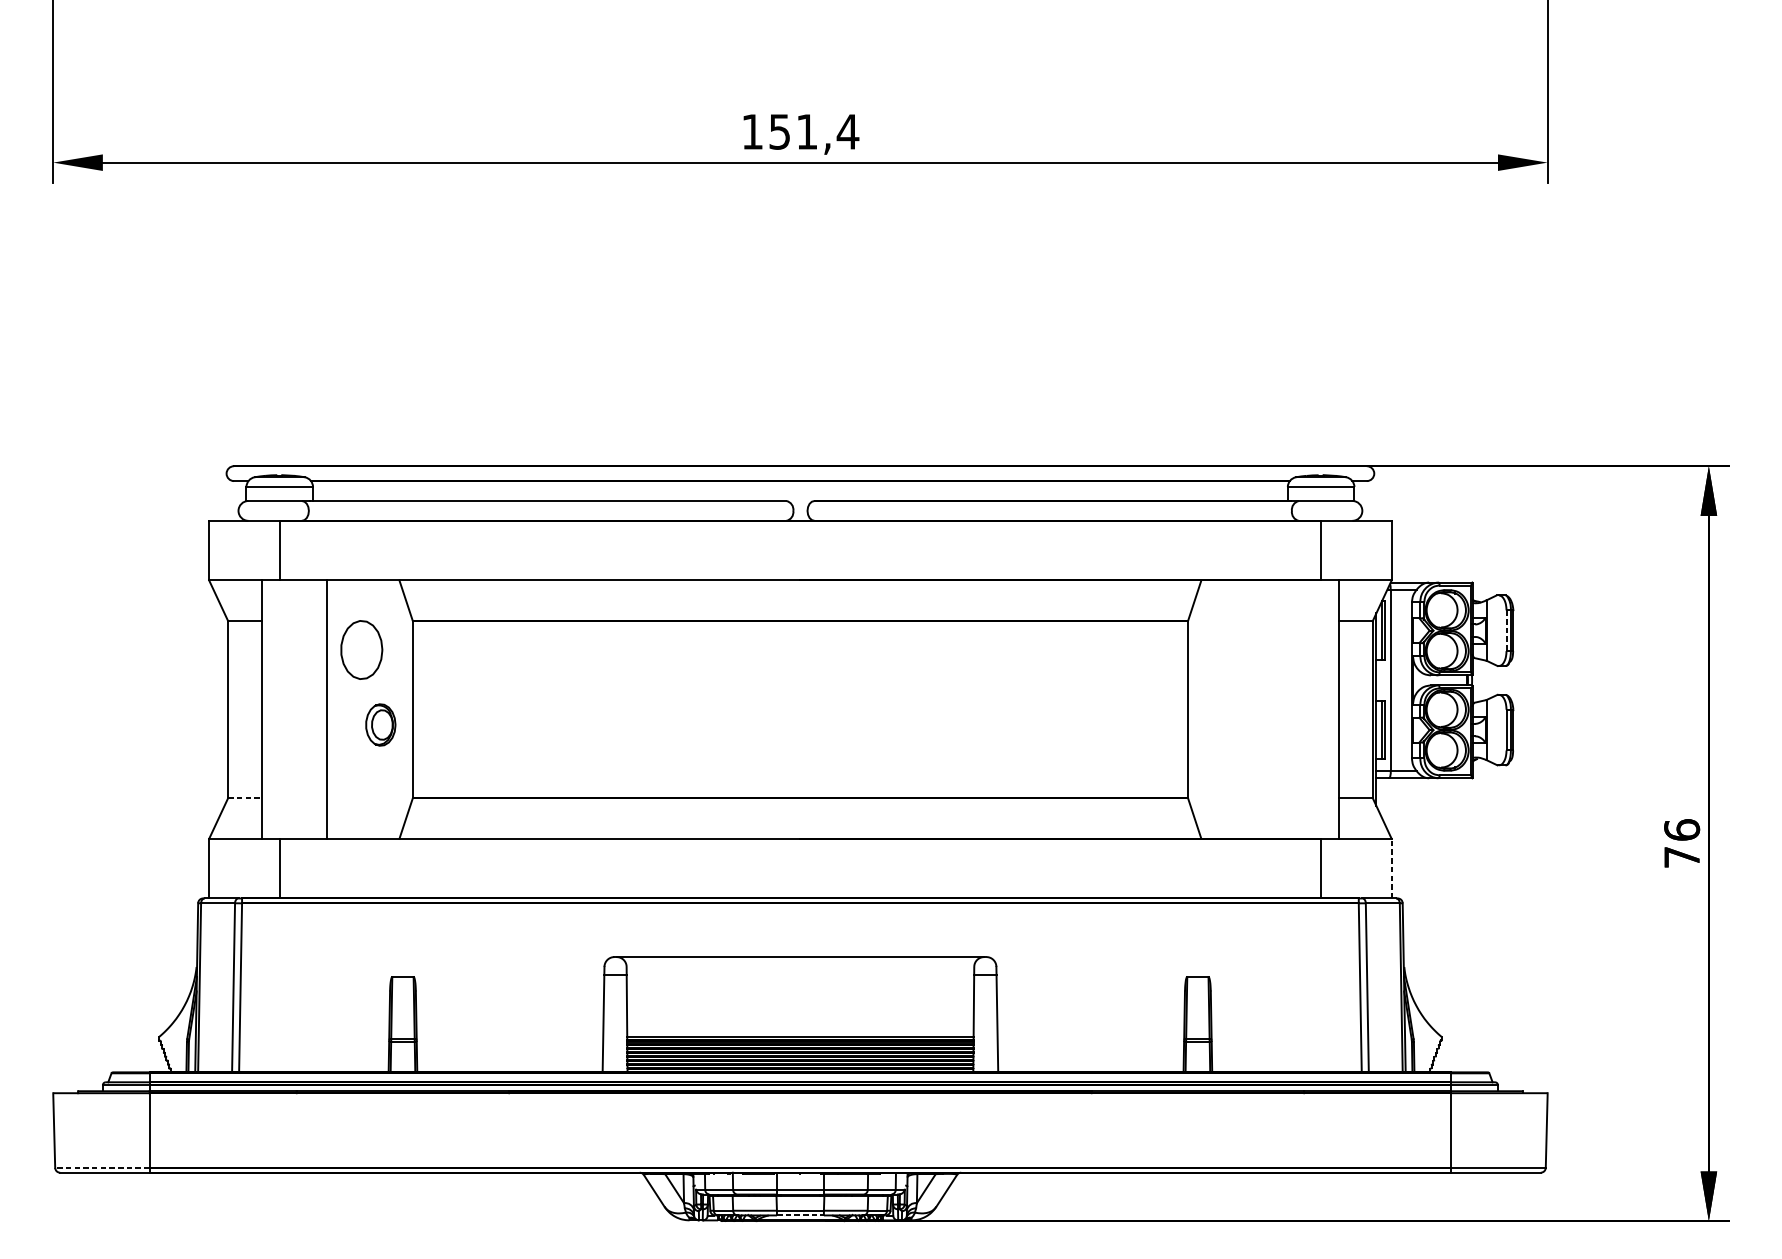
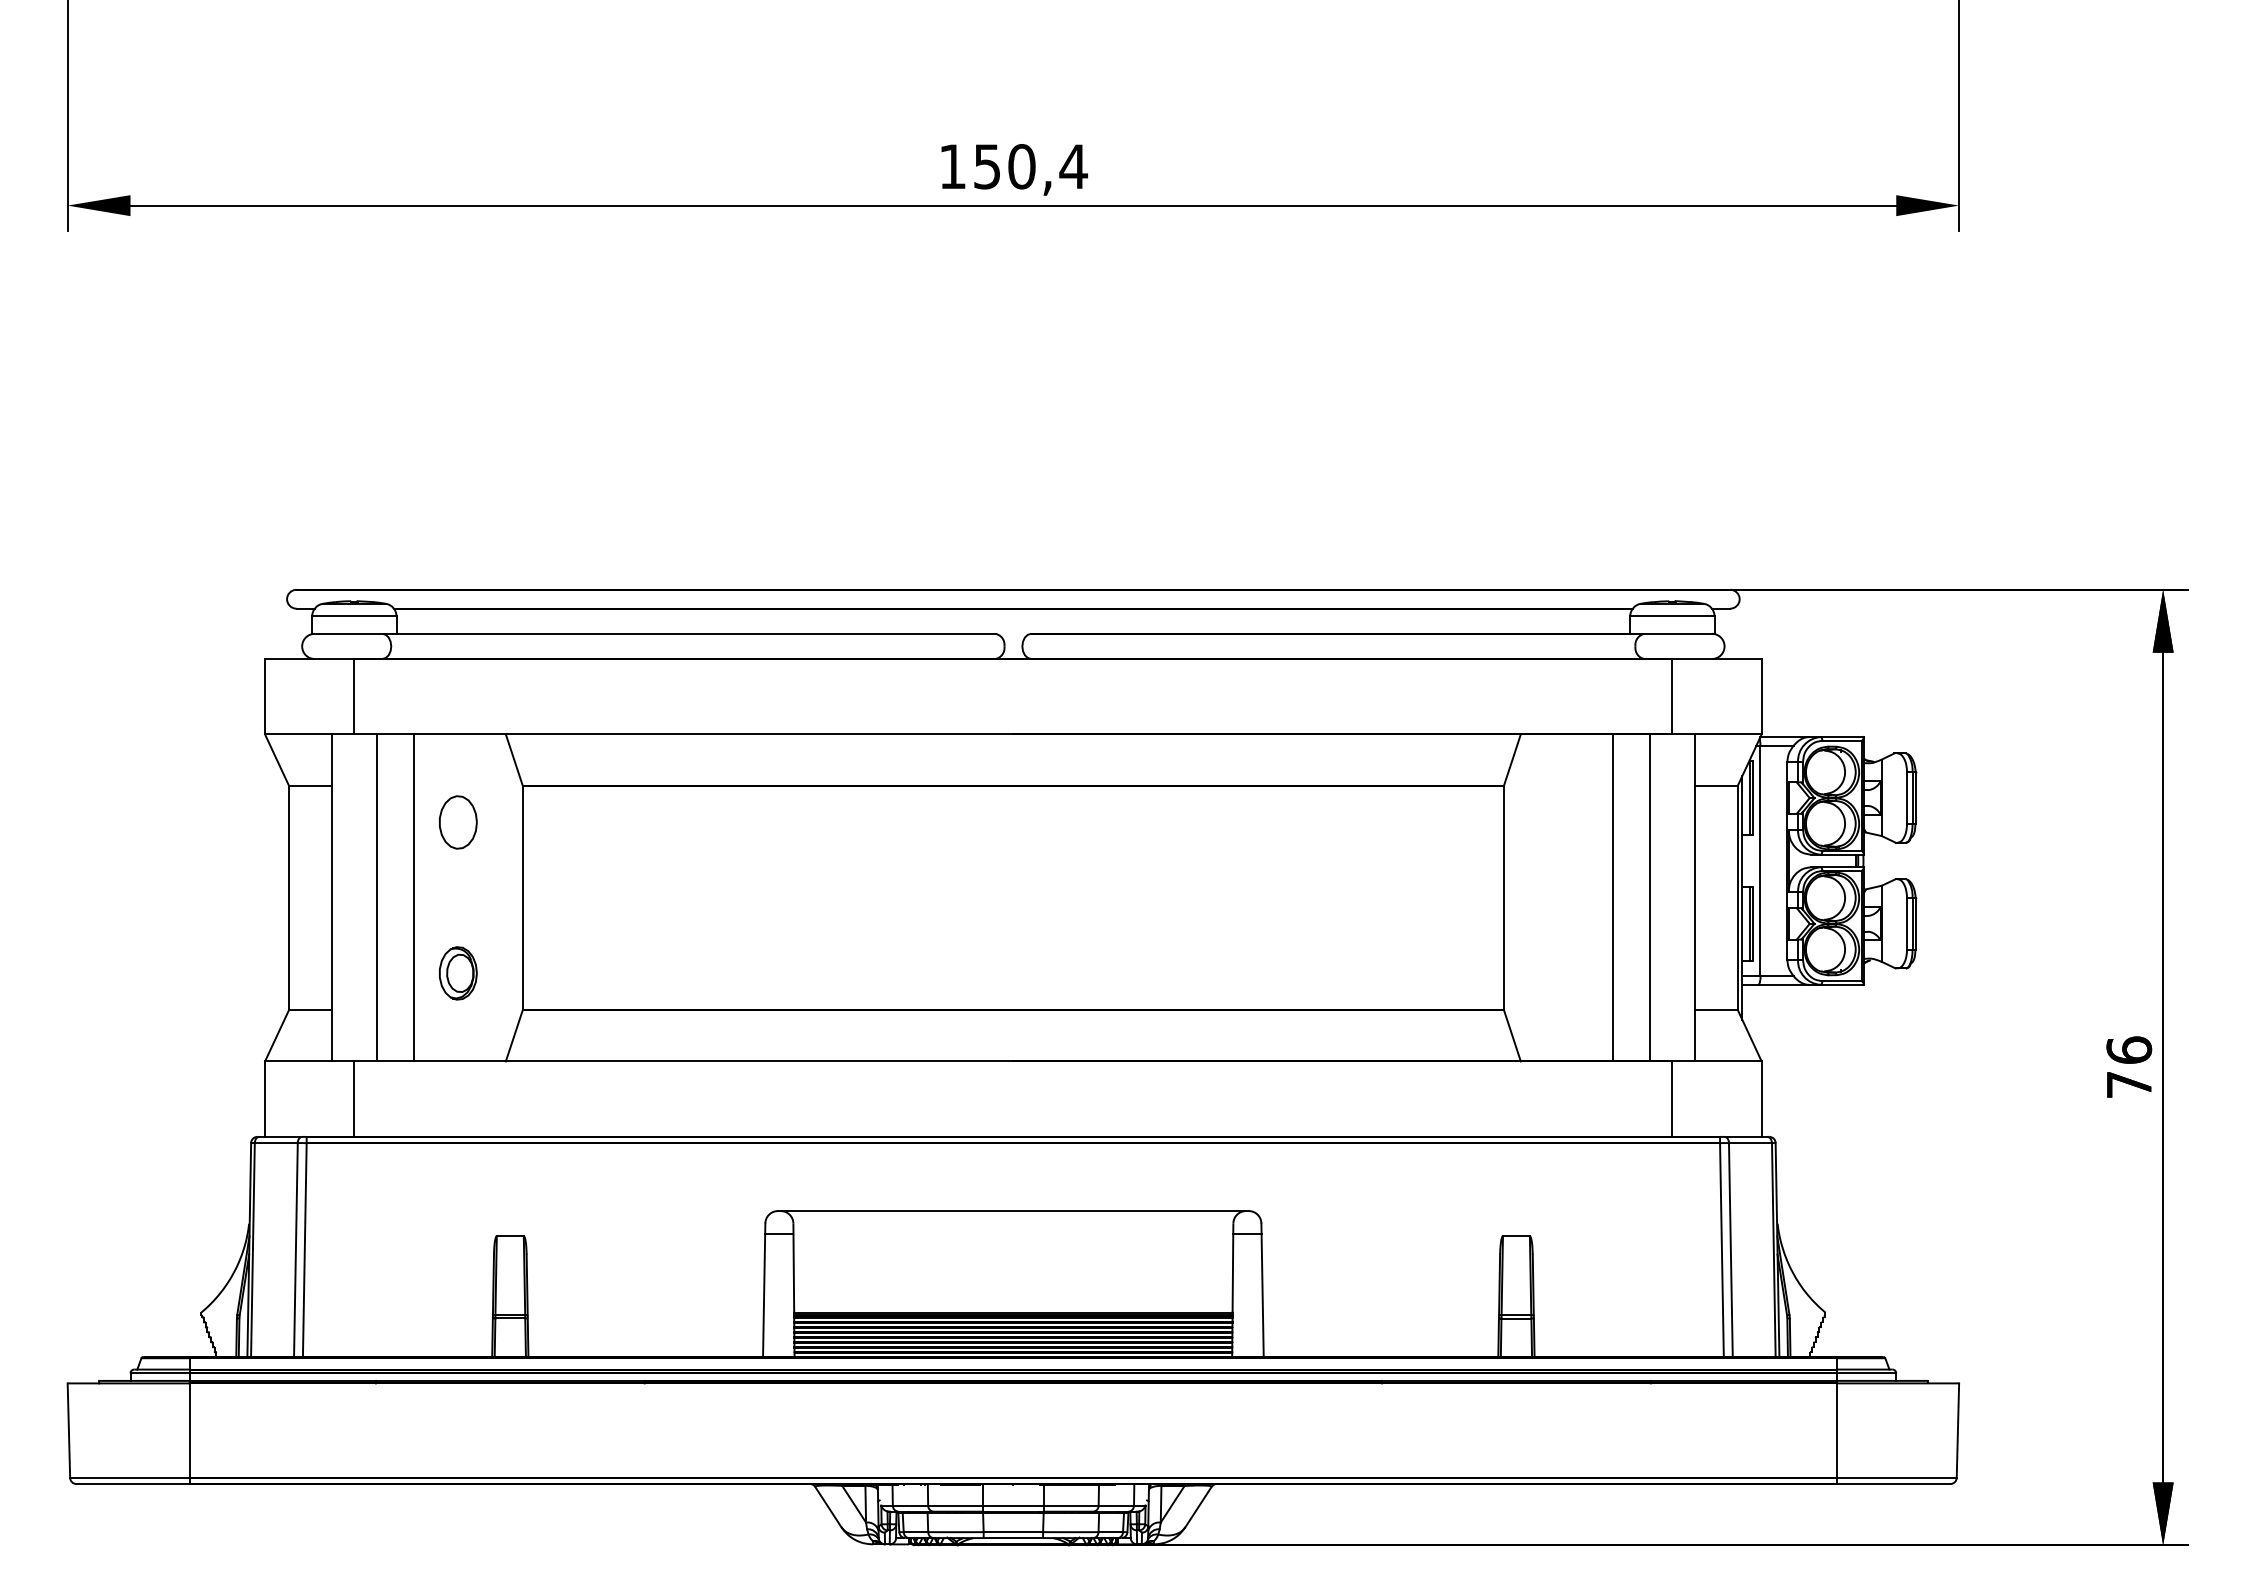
text: (806, 131) -> (1021, 166), 151,4 -> 150,4
line: (1506, 631) -> (1907, 798), dashed -> solid
part: (362, 650) -> (458, 822), size x0.71
line: (298, 709) -> (377, 897), added
line: (1273, 709) -> (1612, 897), added
line: (1303, 709) -> (1649, 897), added
part: (380, 725) -> (458, 973), moved
line: (245, 797) -> (310, 1009), dashed -> solid
line: (1391, 868) -> (1761, 1099), dashed -> solid
line: (102, 1167) -> (129, 1477), dashed -> solid
line: (800, 1215) -> (1013, 1538), dashed -> solid

